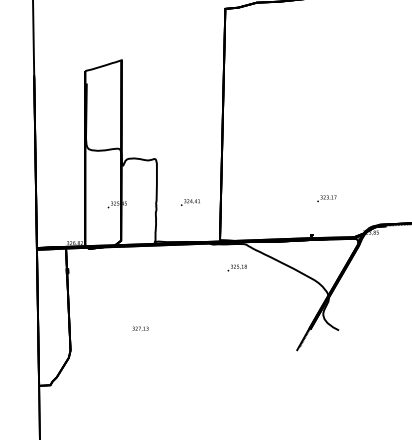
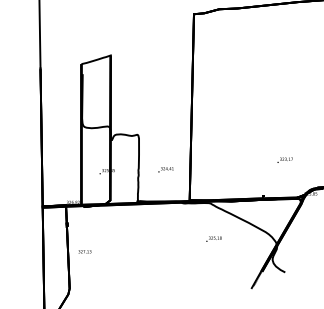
text: (326, 198) -> (284, 160), moved
text: (236, 267) -> (213, 238), moved
text: (140, 328) -> (84, 251), moved

